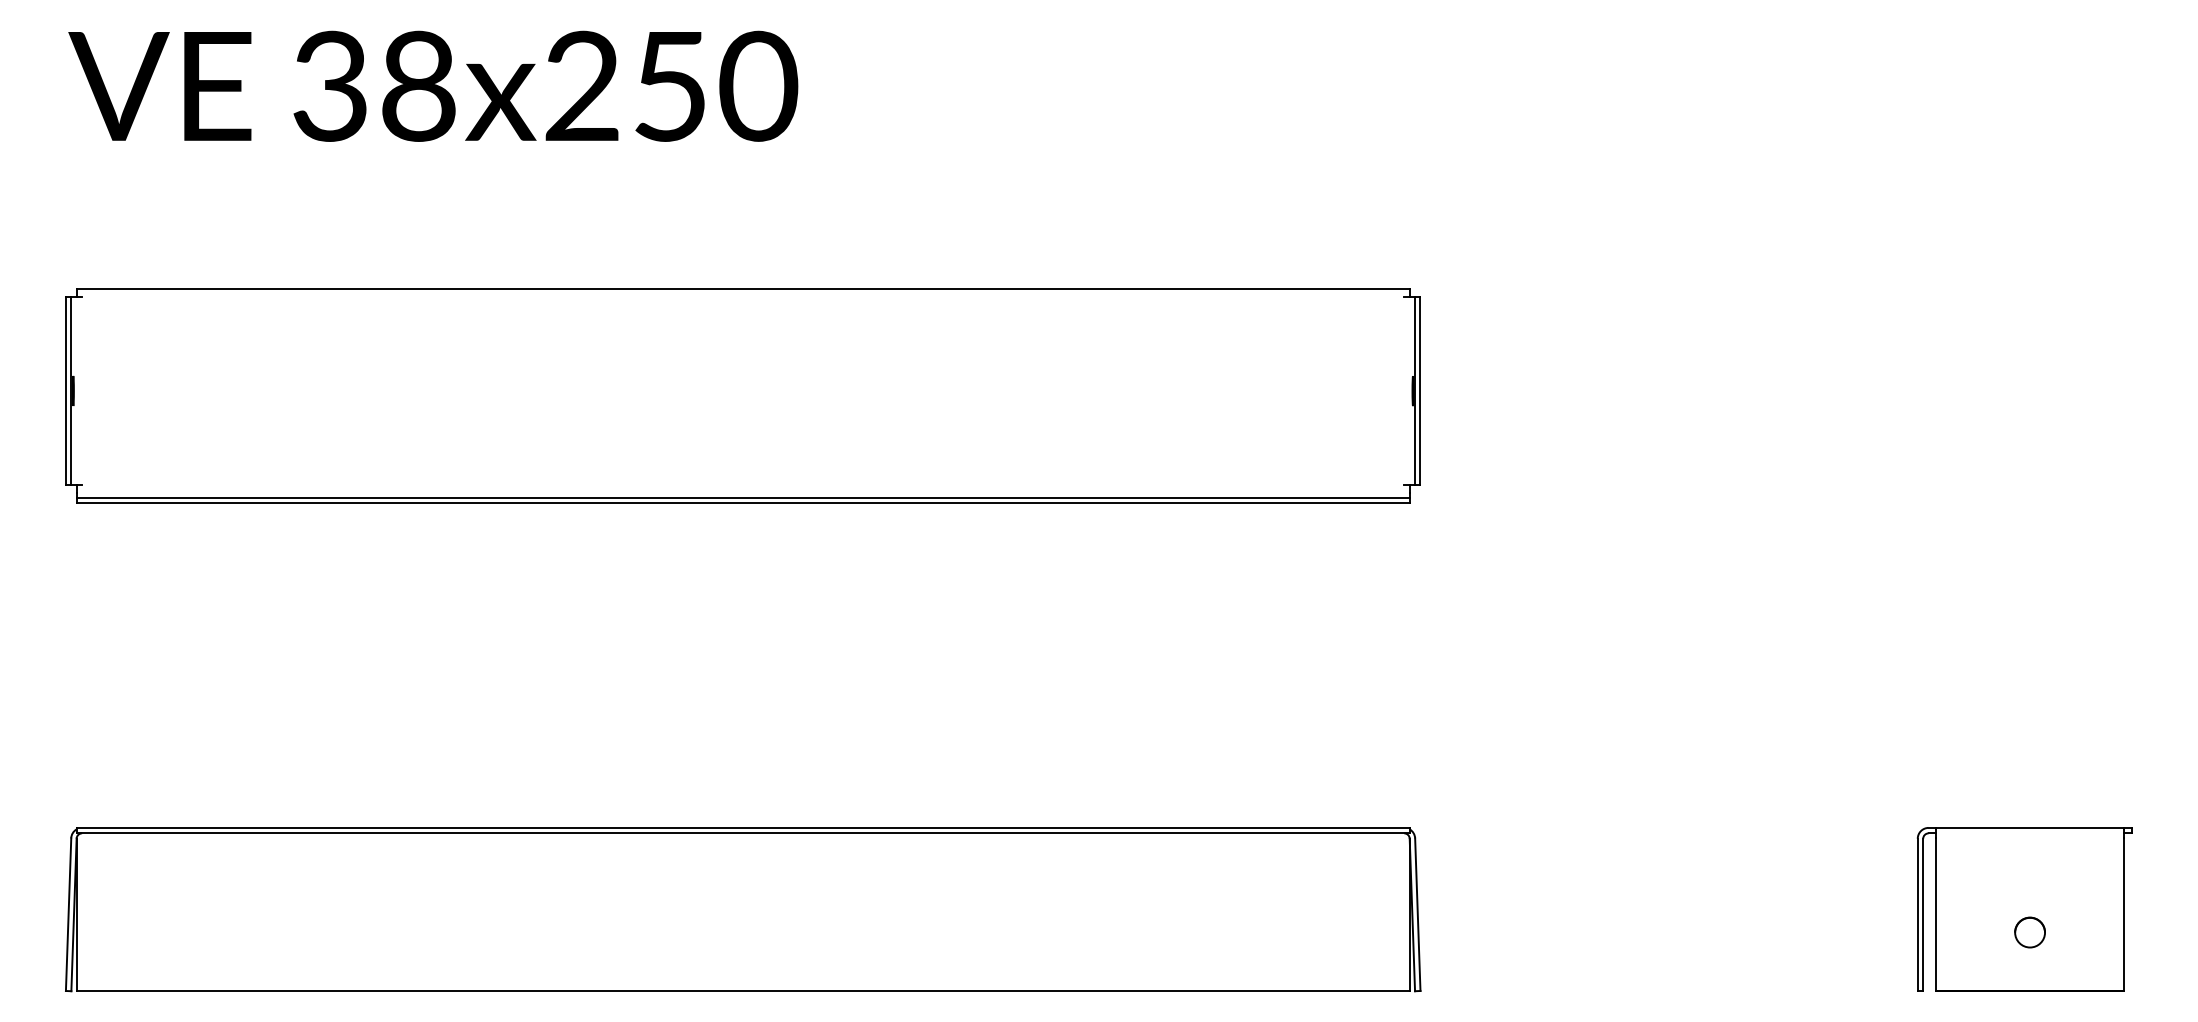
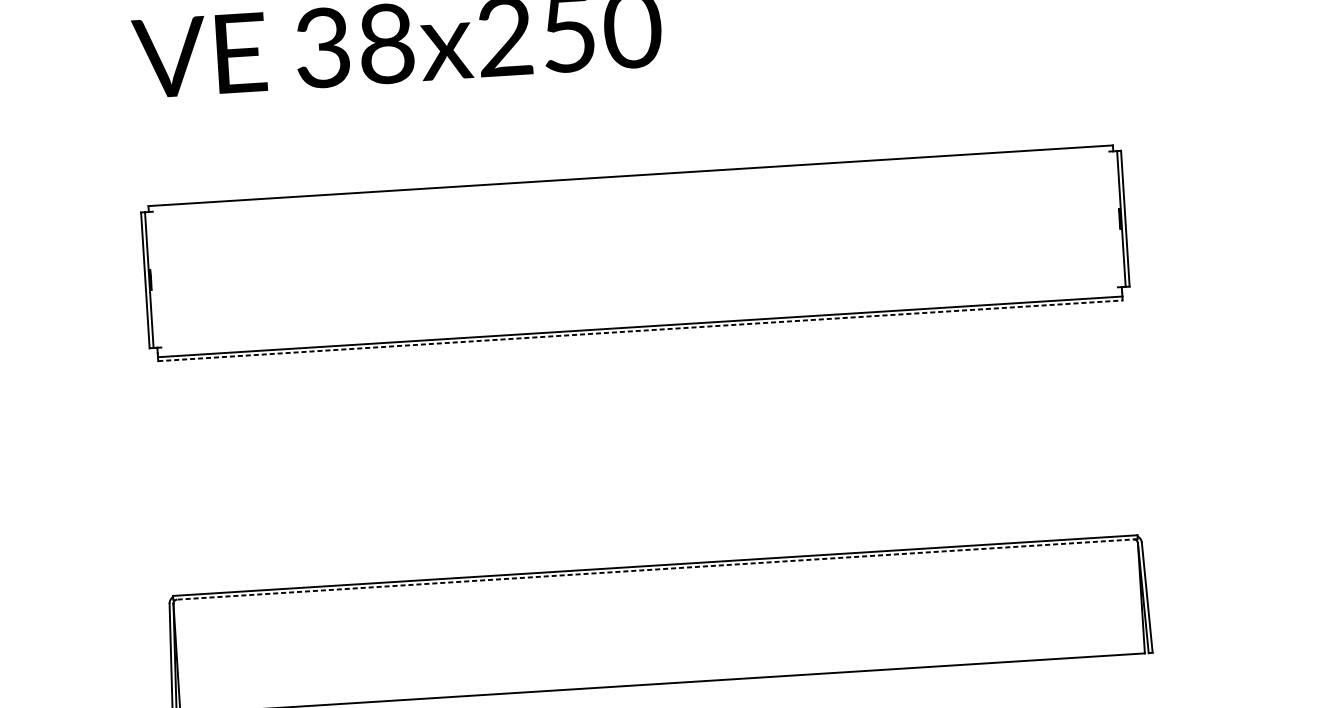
line: (743, 503) -> (640, 330), solid -> dashed
line: (743, 833) -> (655, 569), solid -> dashed

